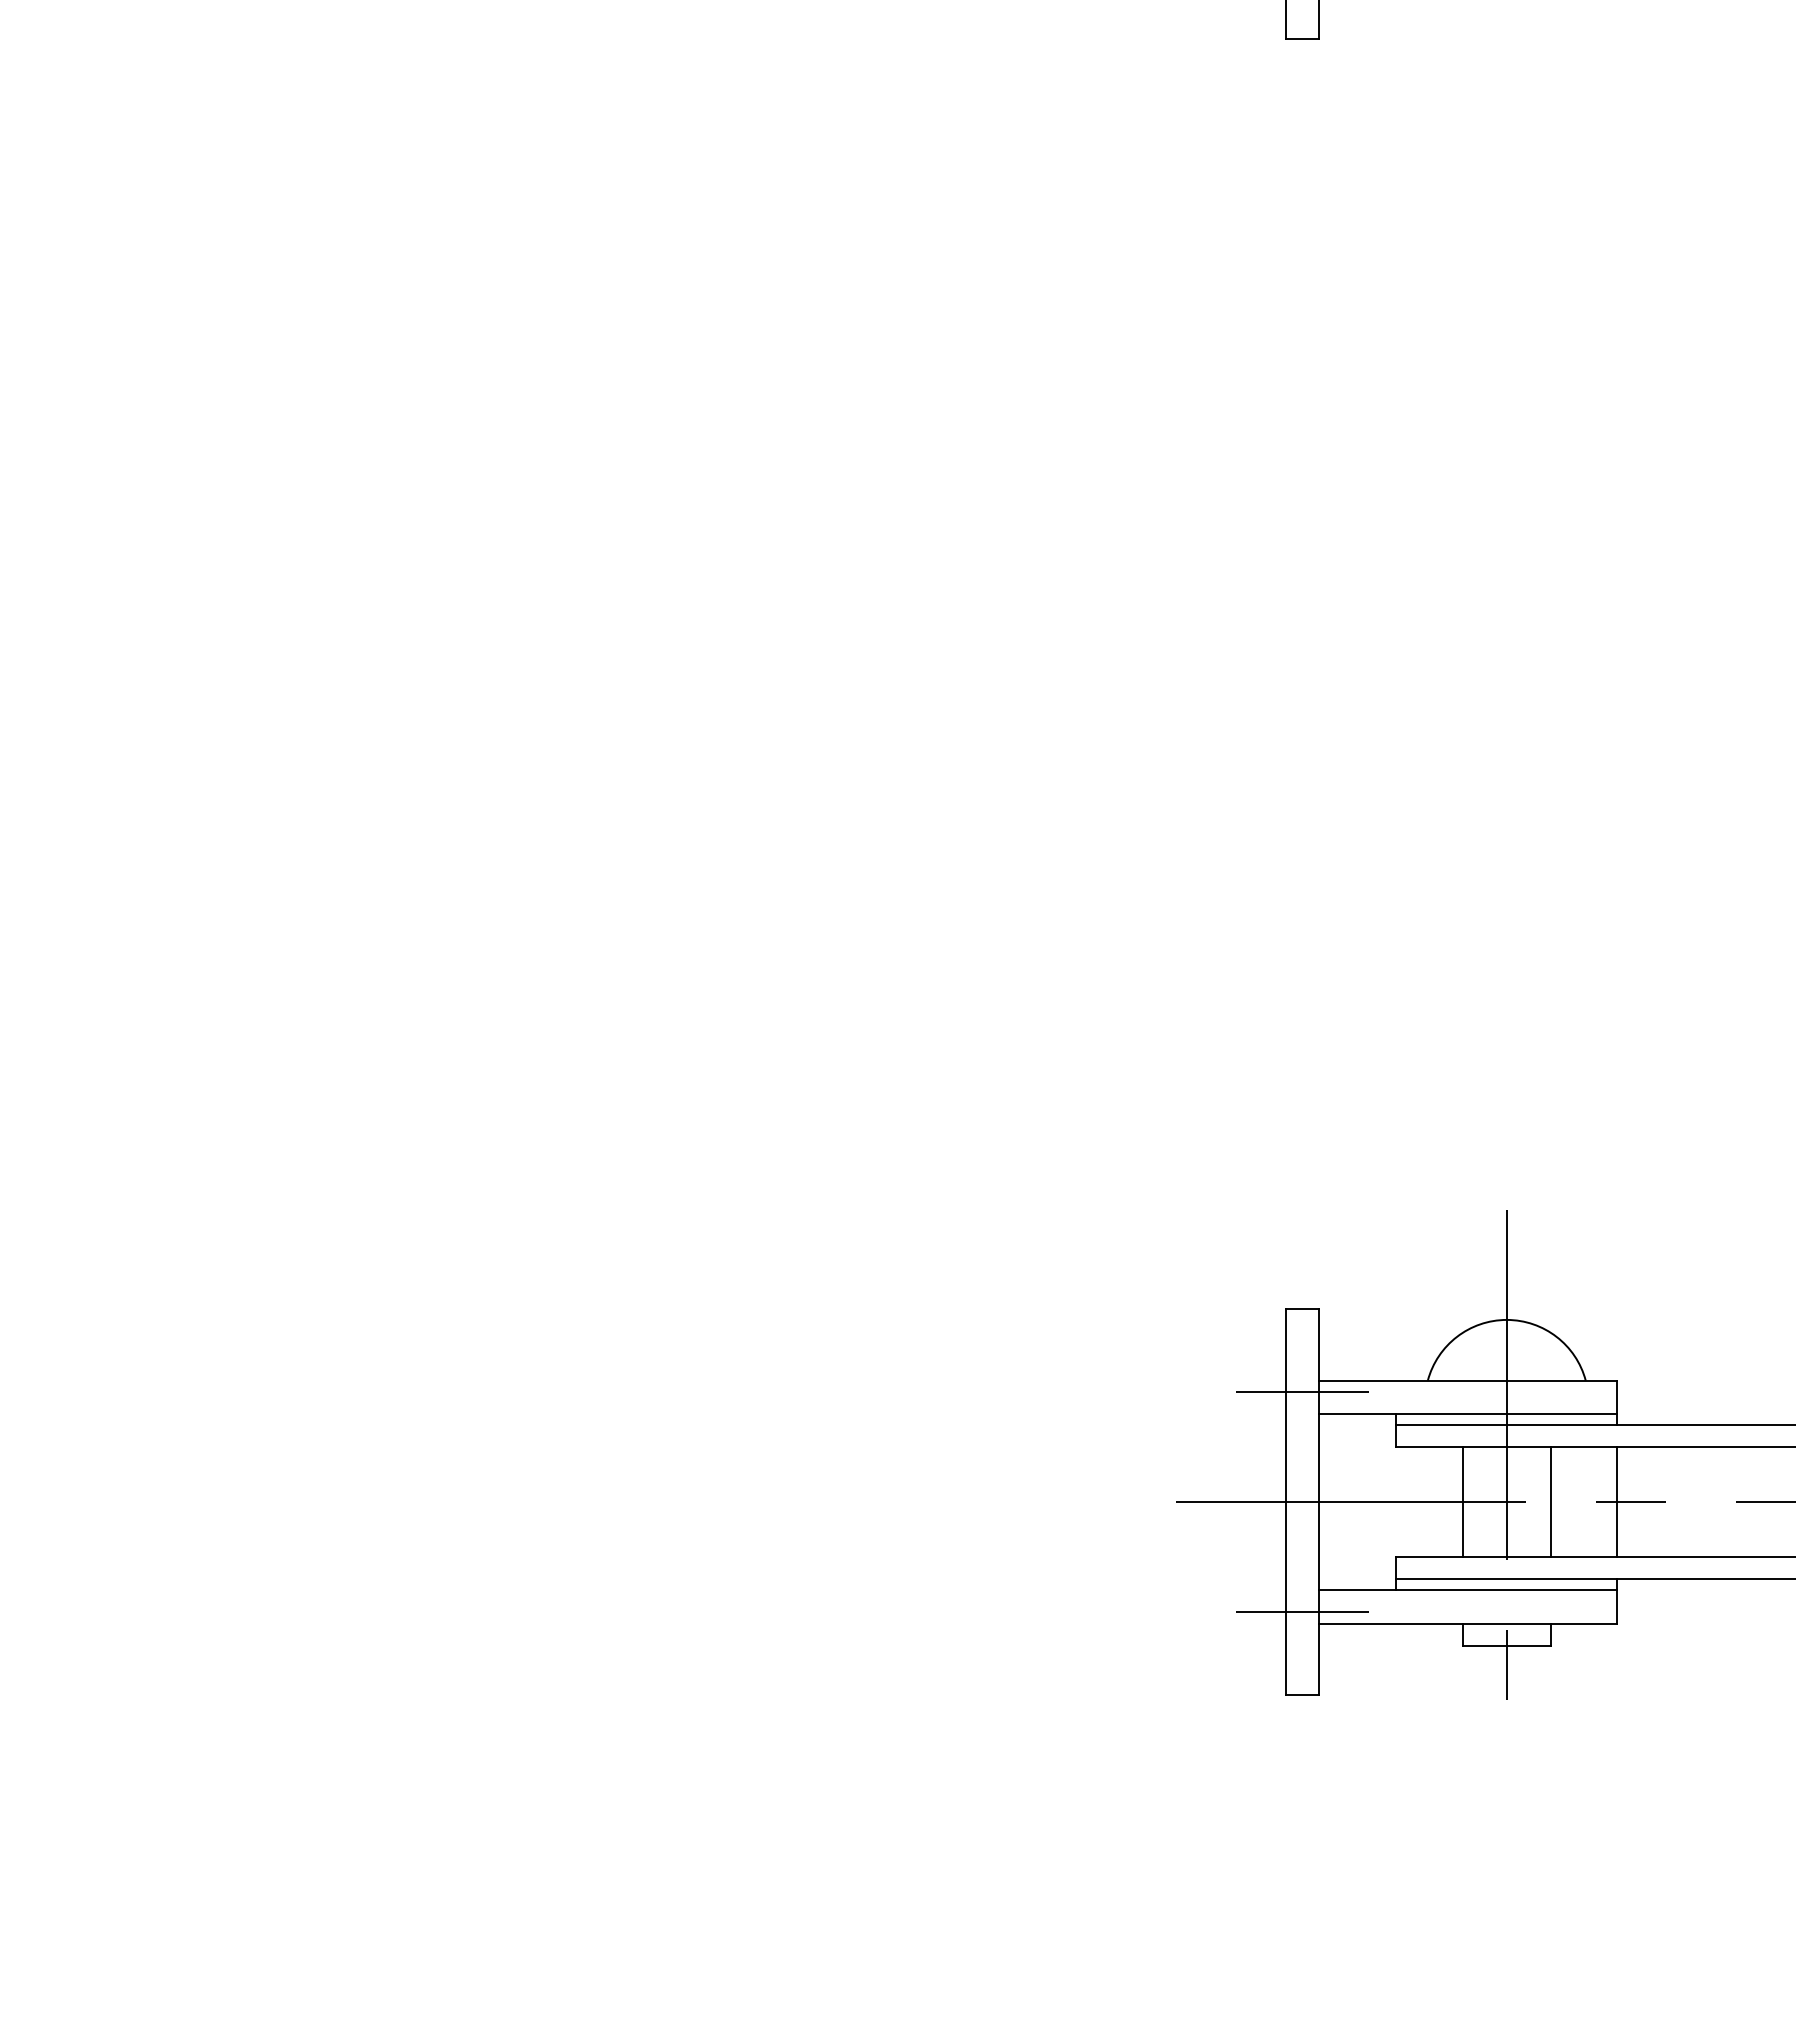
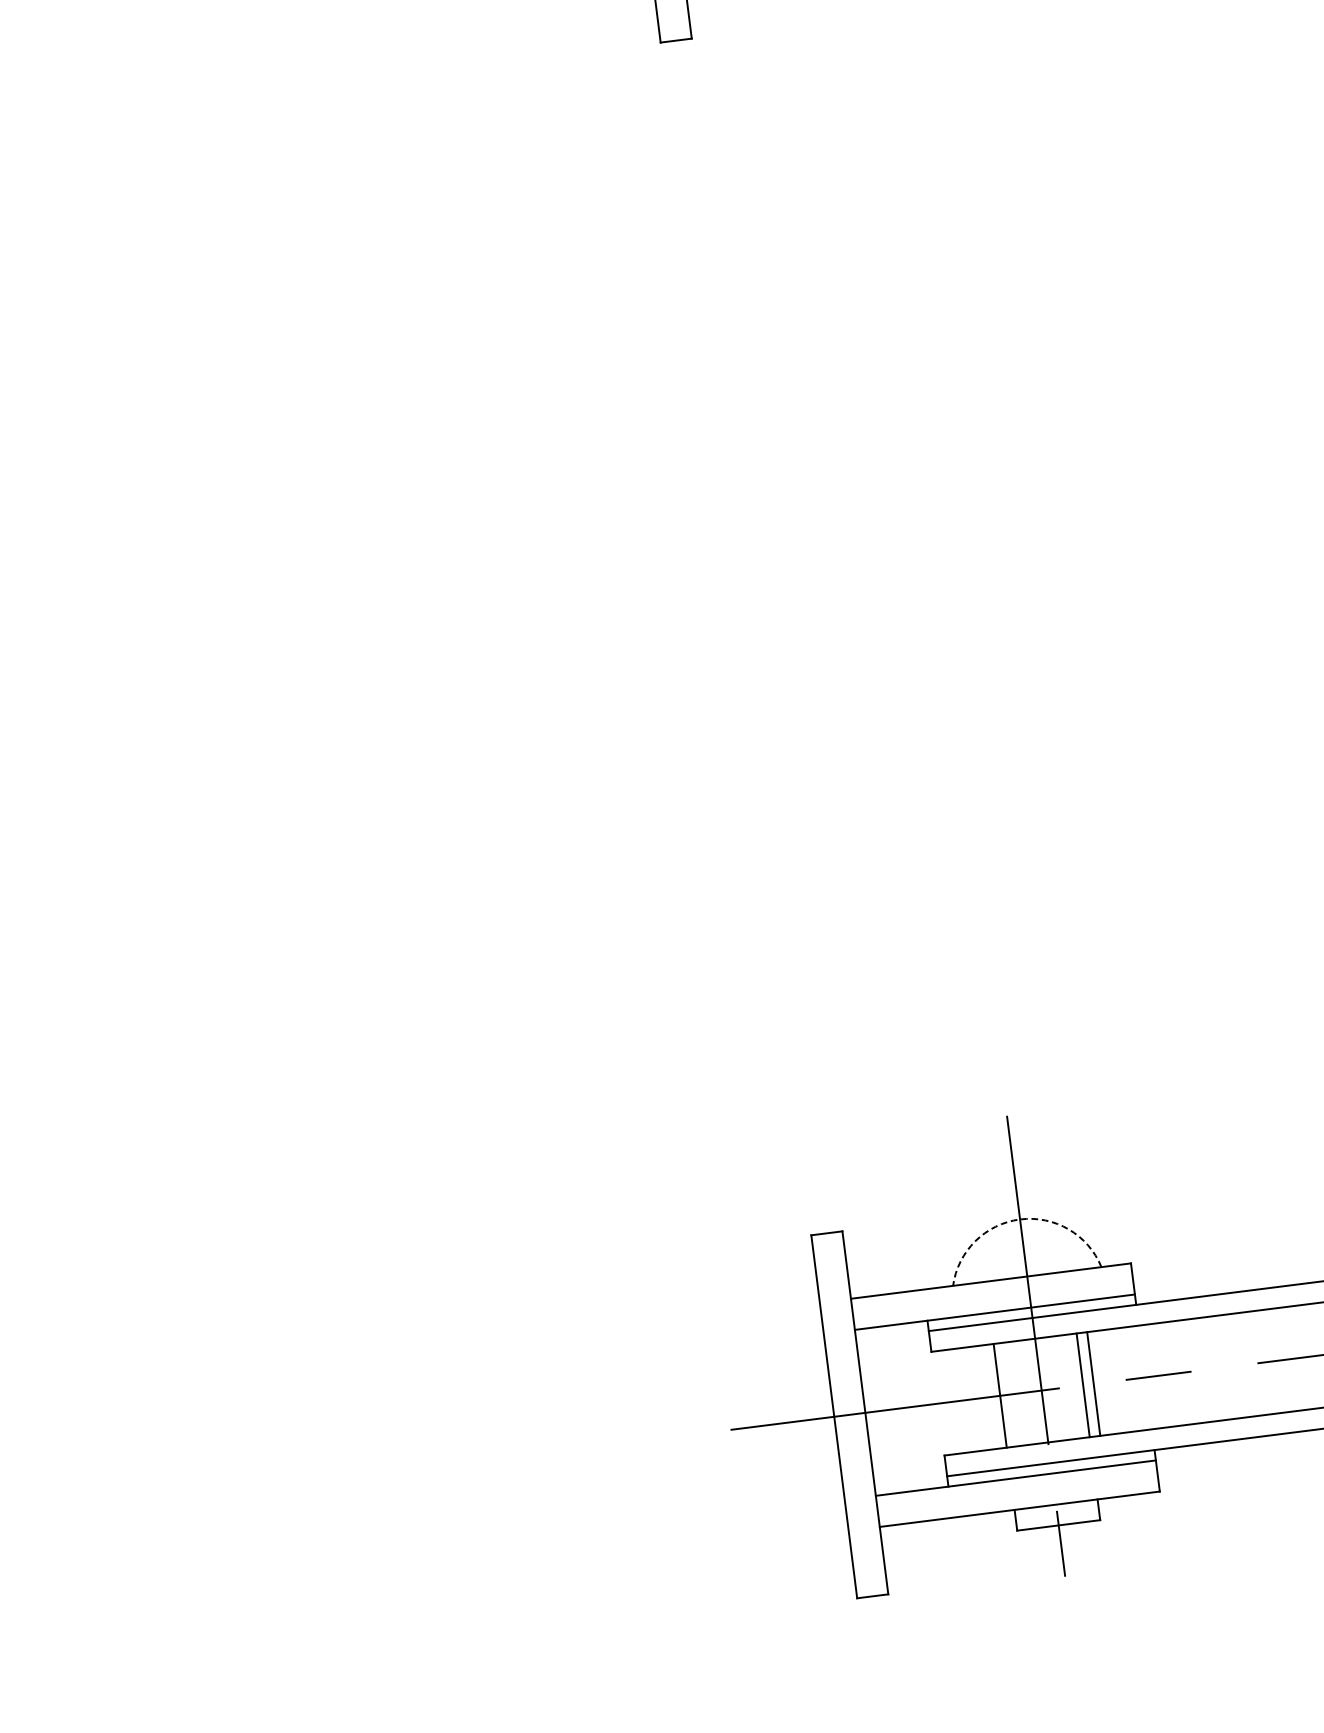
arc: (1506, 1319) -> (1019, 1219), solid -> dashed
line: (1302, 1391) -> (836, 1310), removed
line: (1617, 1501) -> (1093, 1383), moved
line: (1302, 1612) -> (862, 1518), removed

